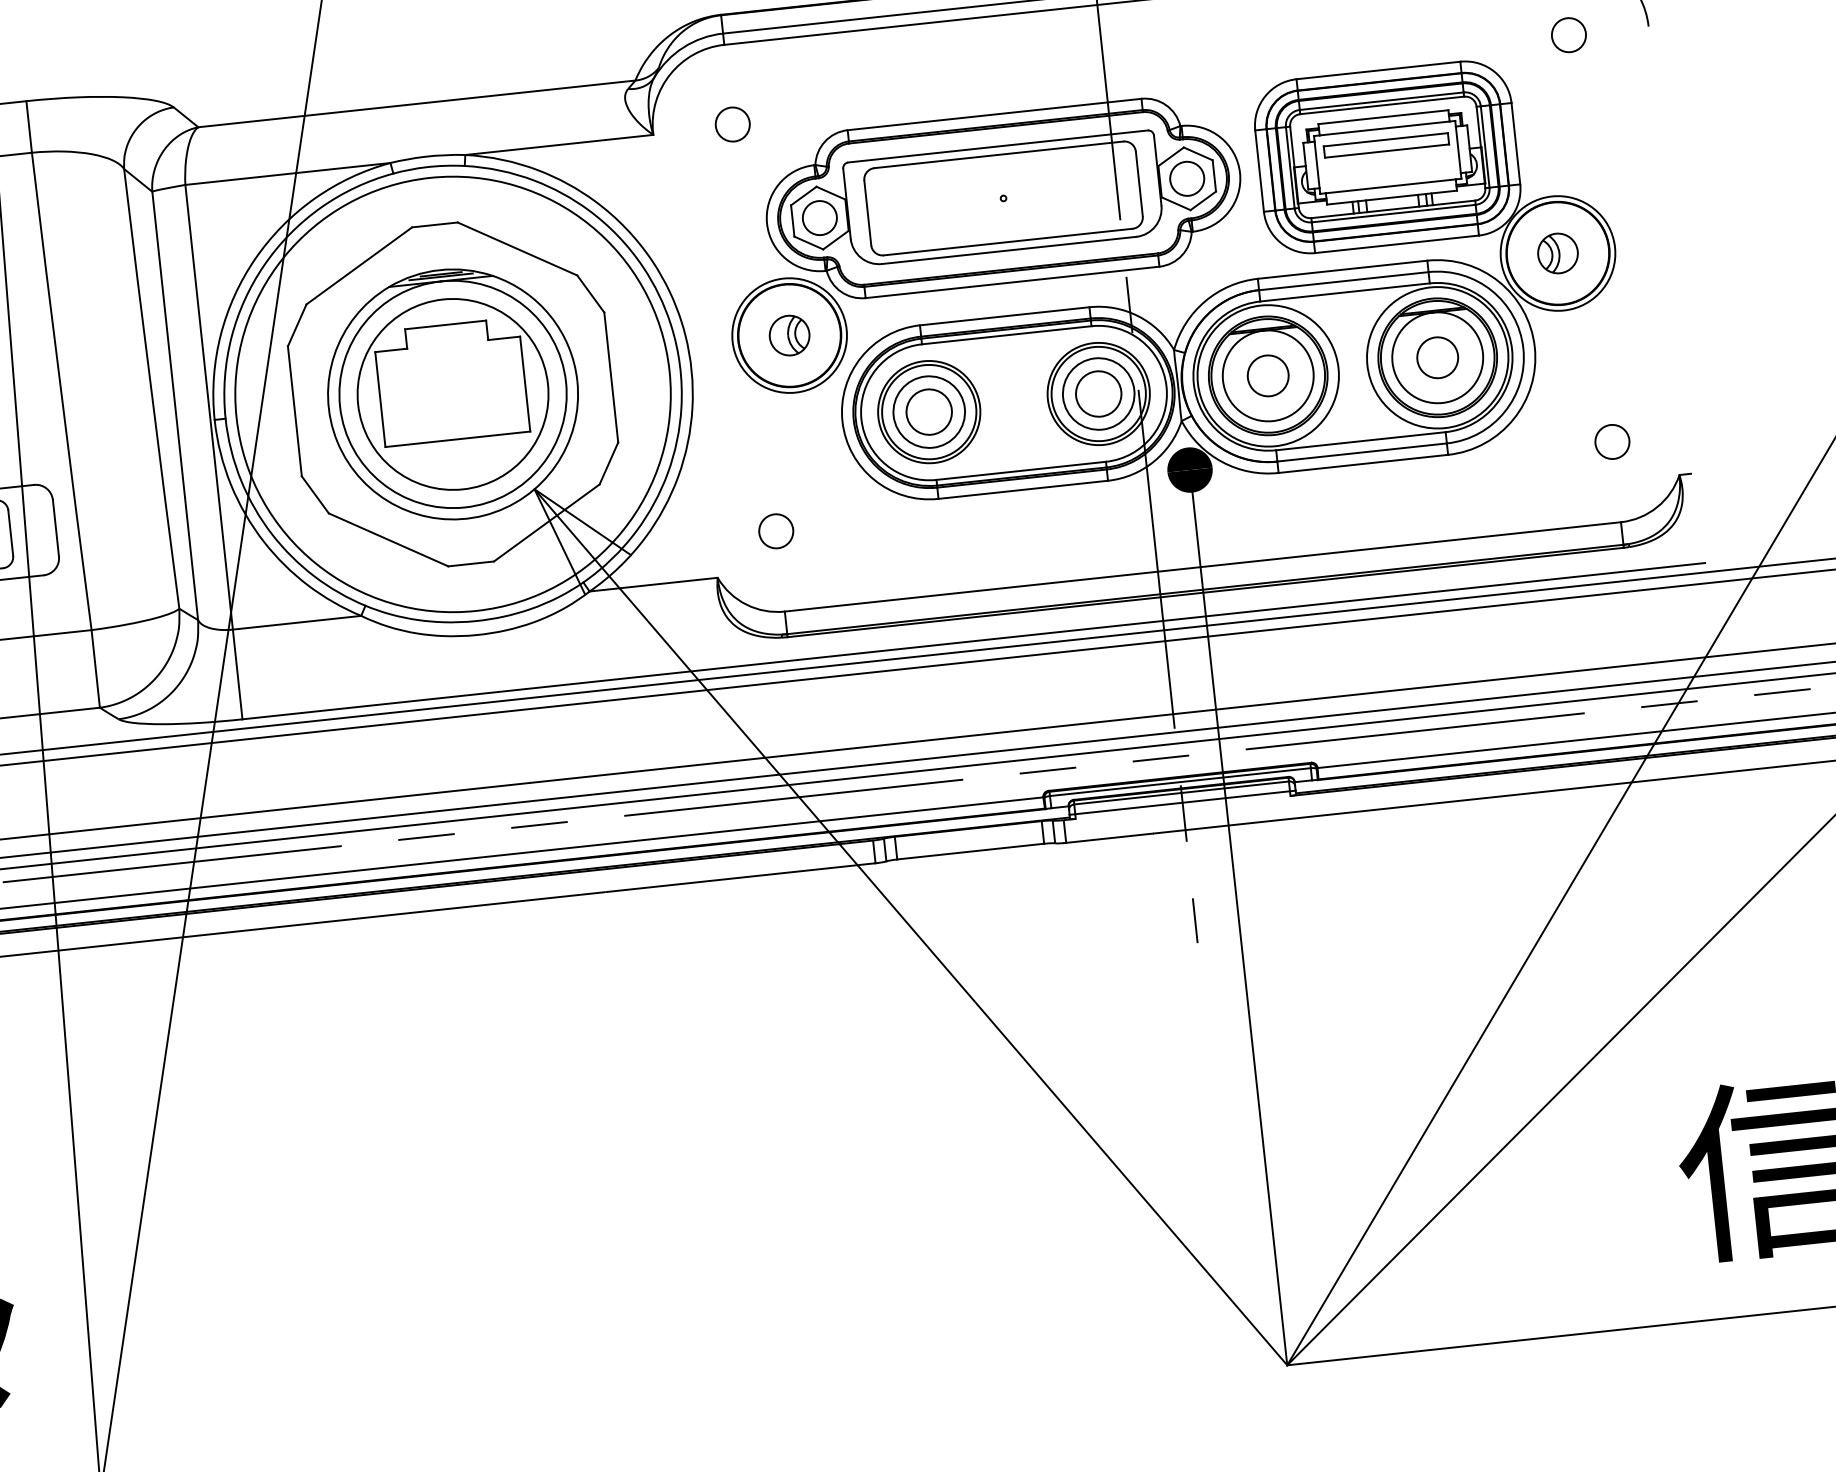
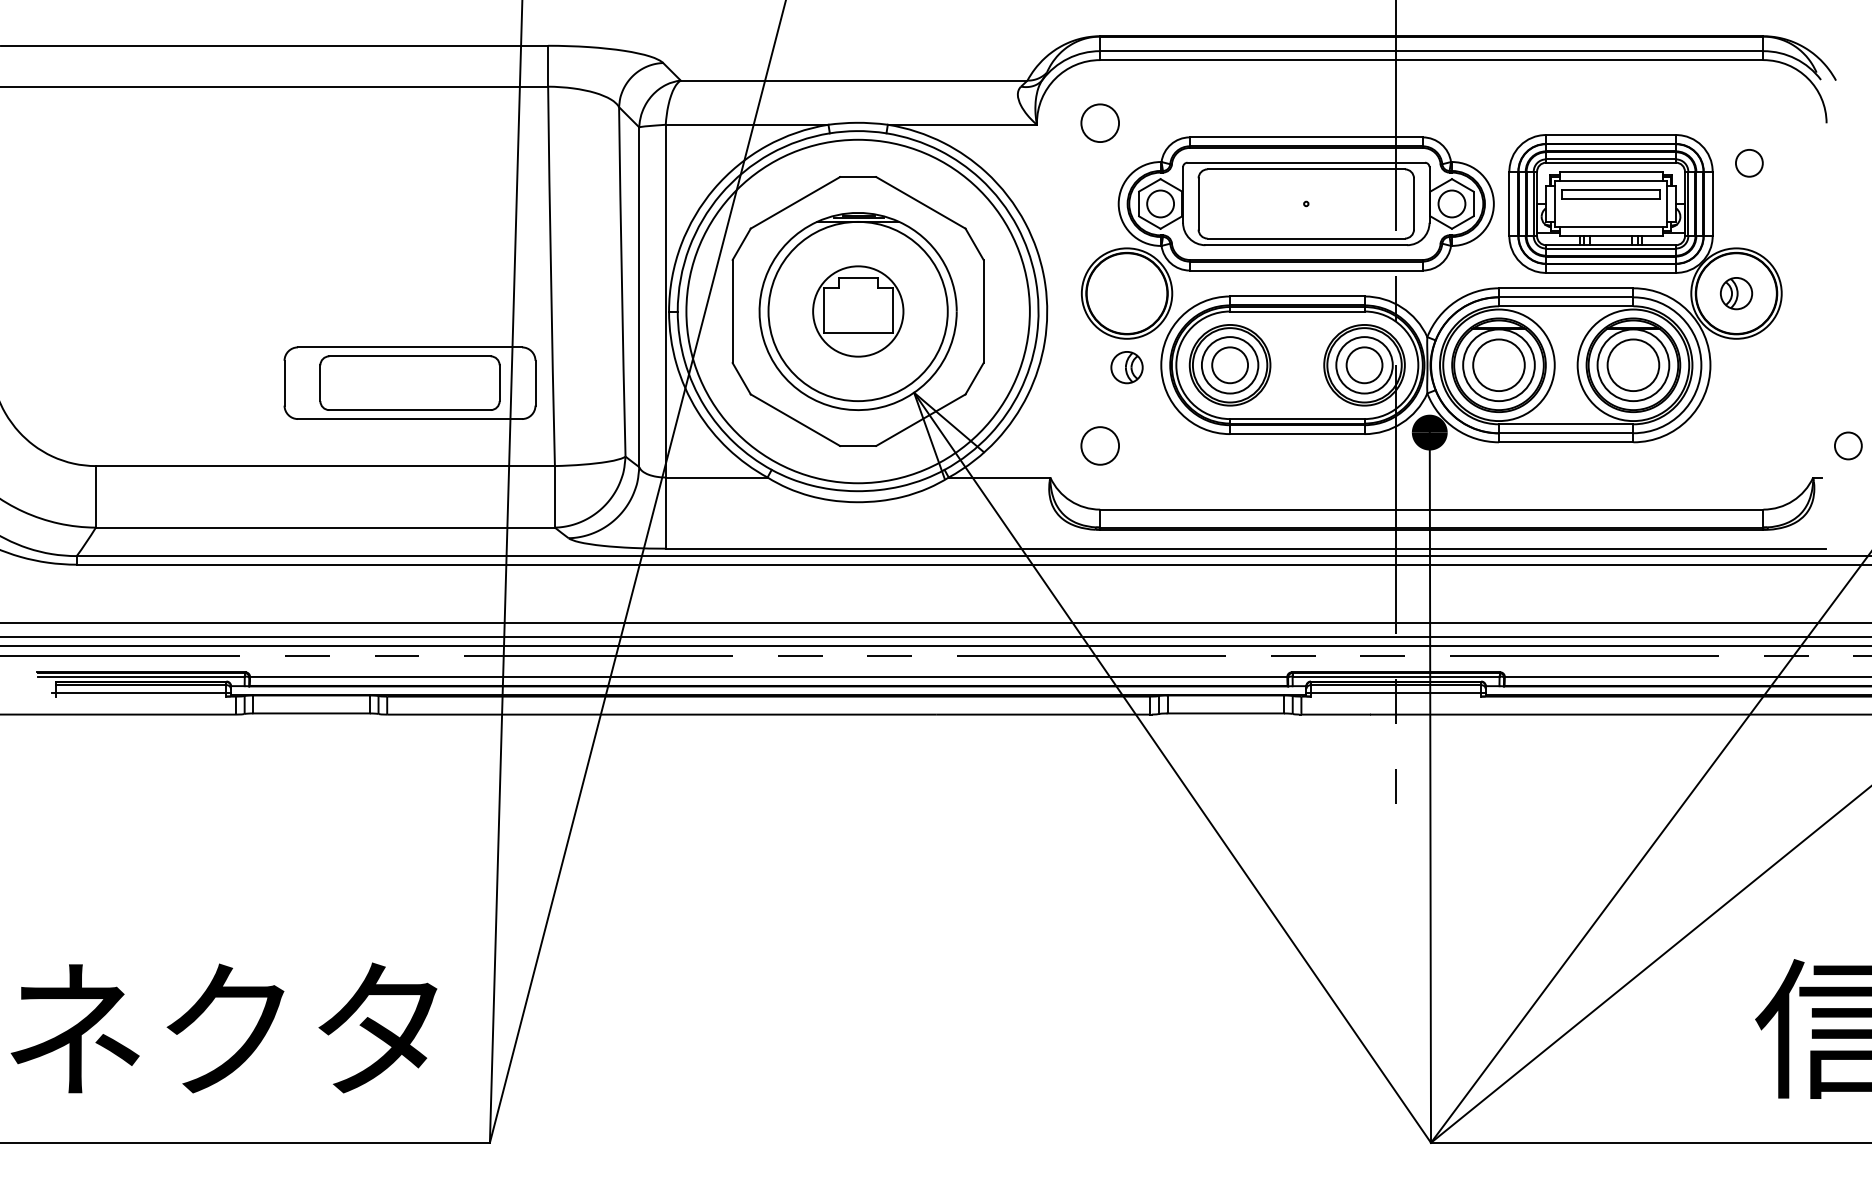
circle: (1569, 35) -> (1749, 163), moved
circle: (731, 124) -> (1099, 123), size x1.4
part: (788, 335) -> (1126, 367), moved
circle: (1437, 358) -> (1633, 365), size x1.6
circle: (1267, 376) -> (1498, 365), size x1.6
part: (453, 394) -> (858, 311), size x0.6
circle: (1612, 441) -> (1848, 445), moved
circle: (775, 530) -> (1099, 445), size x1.4

